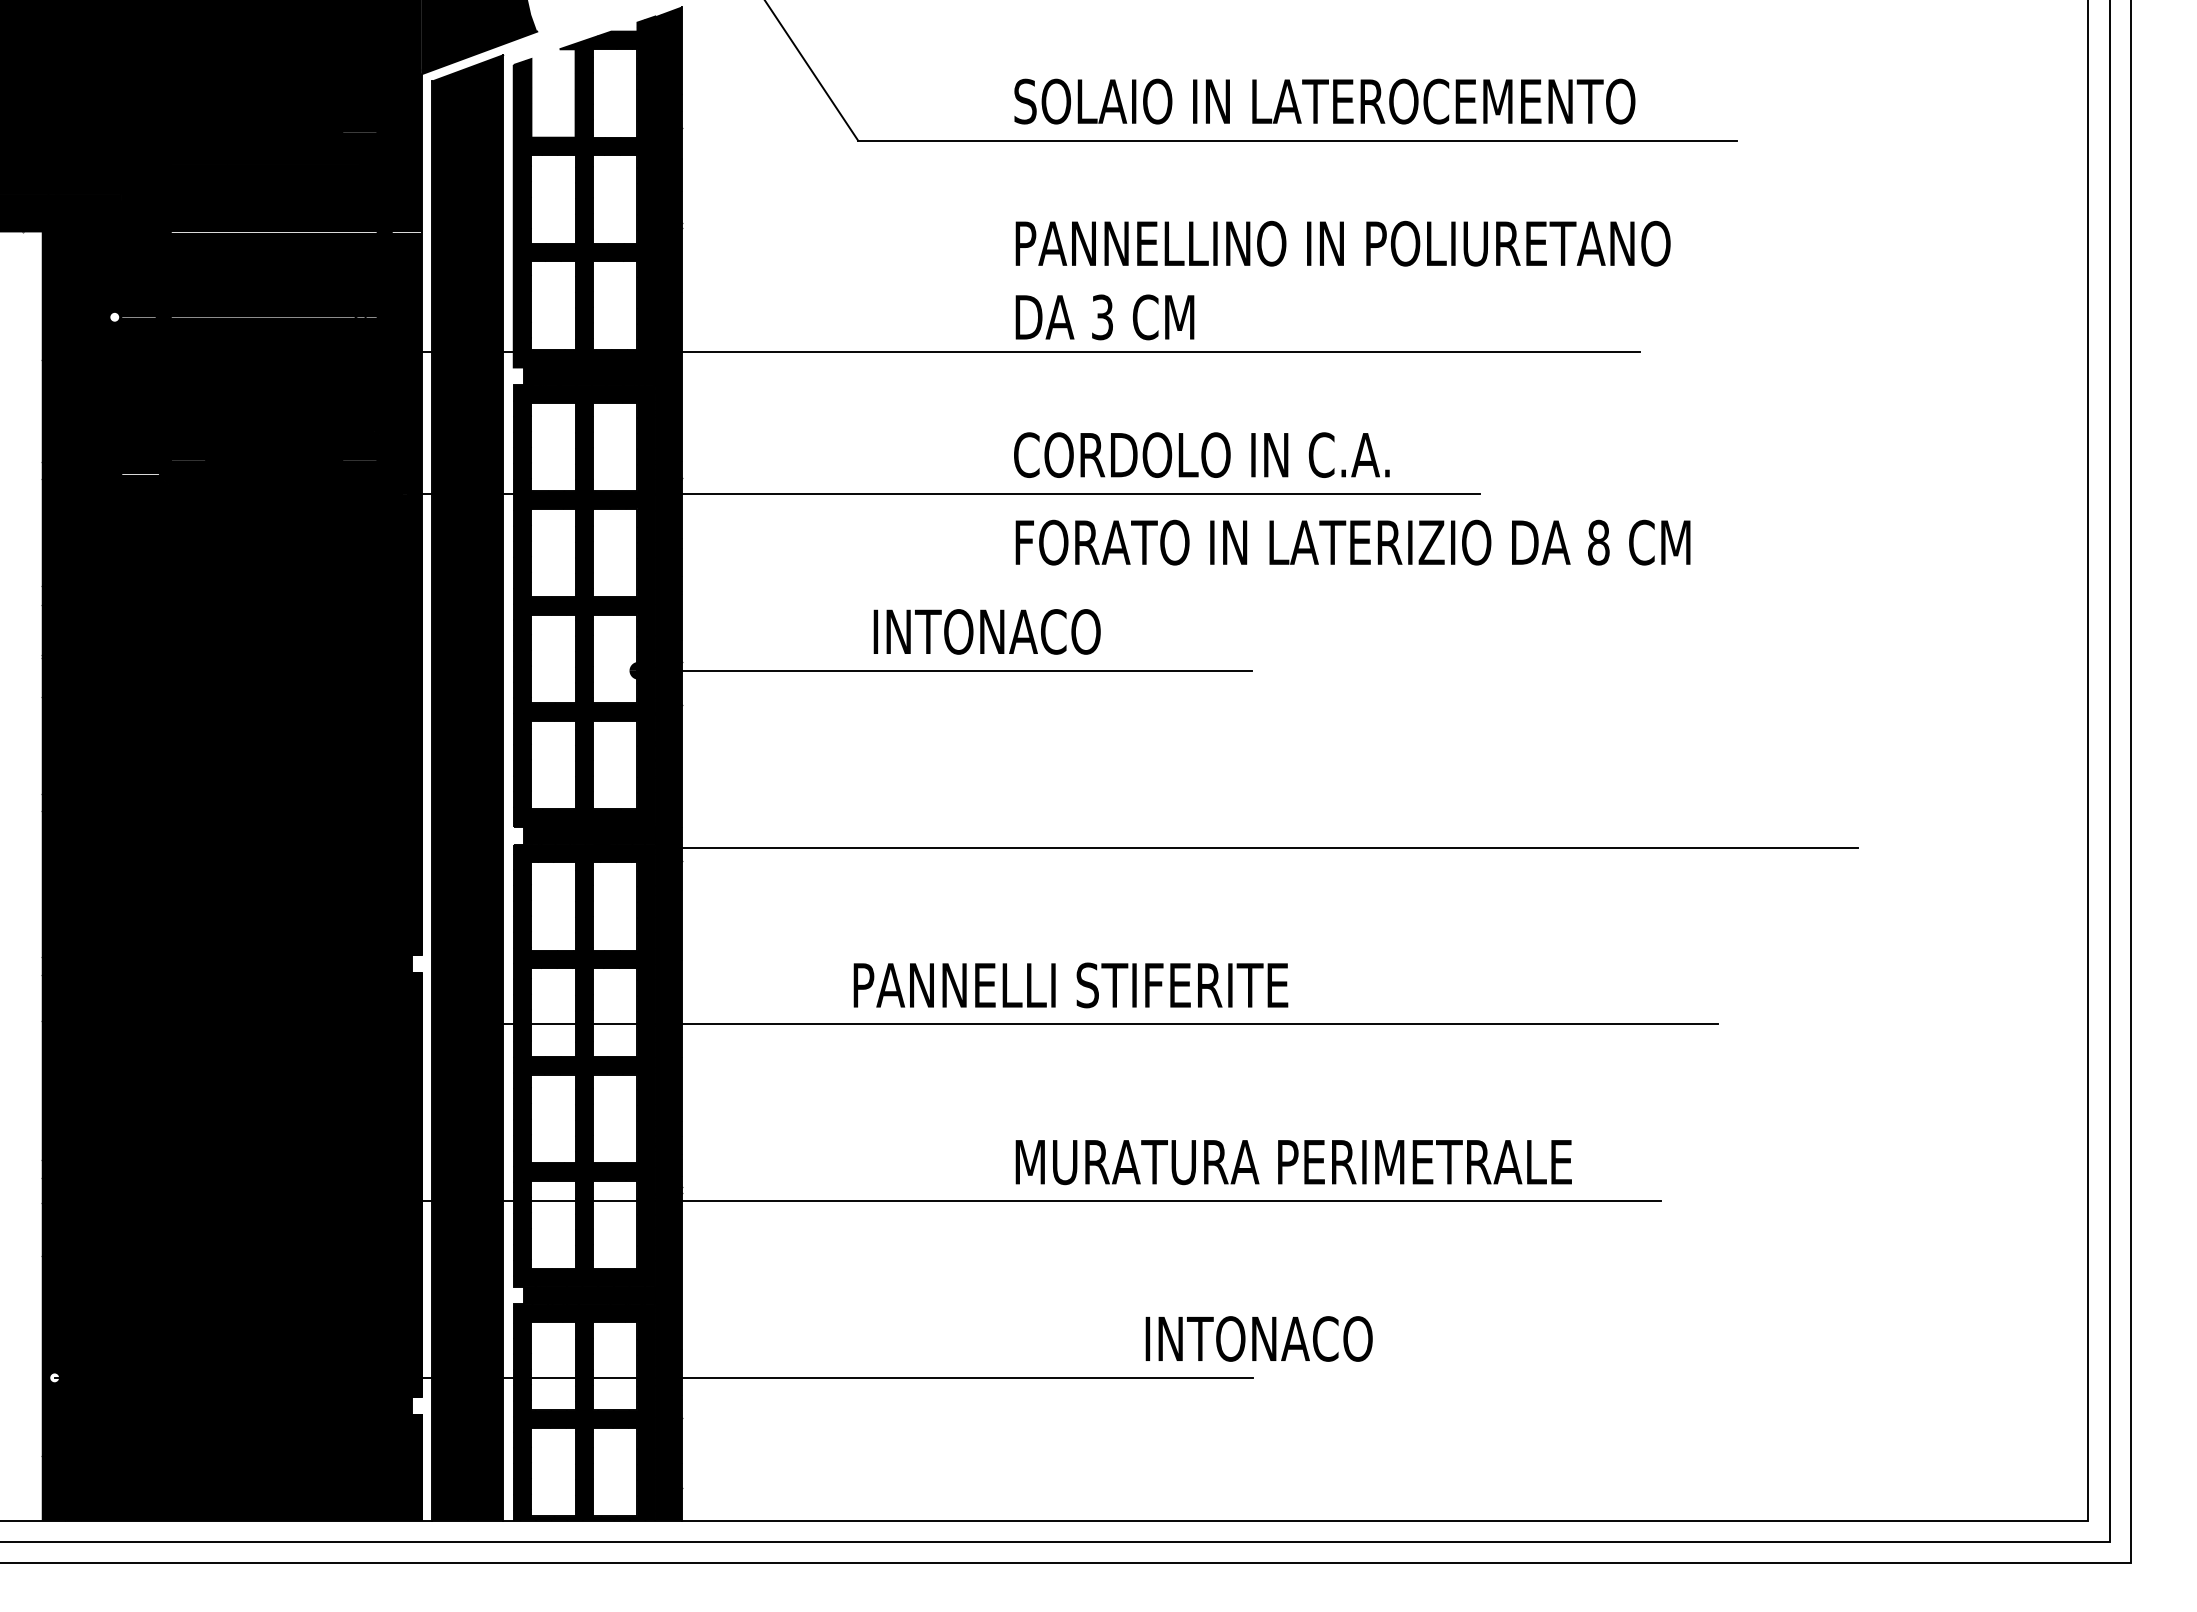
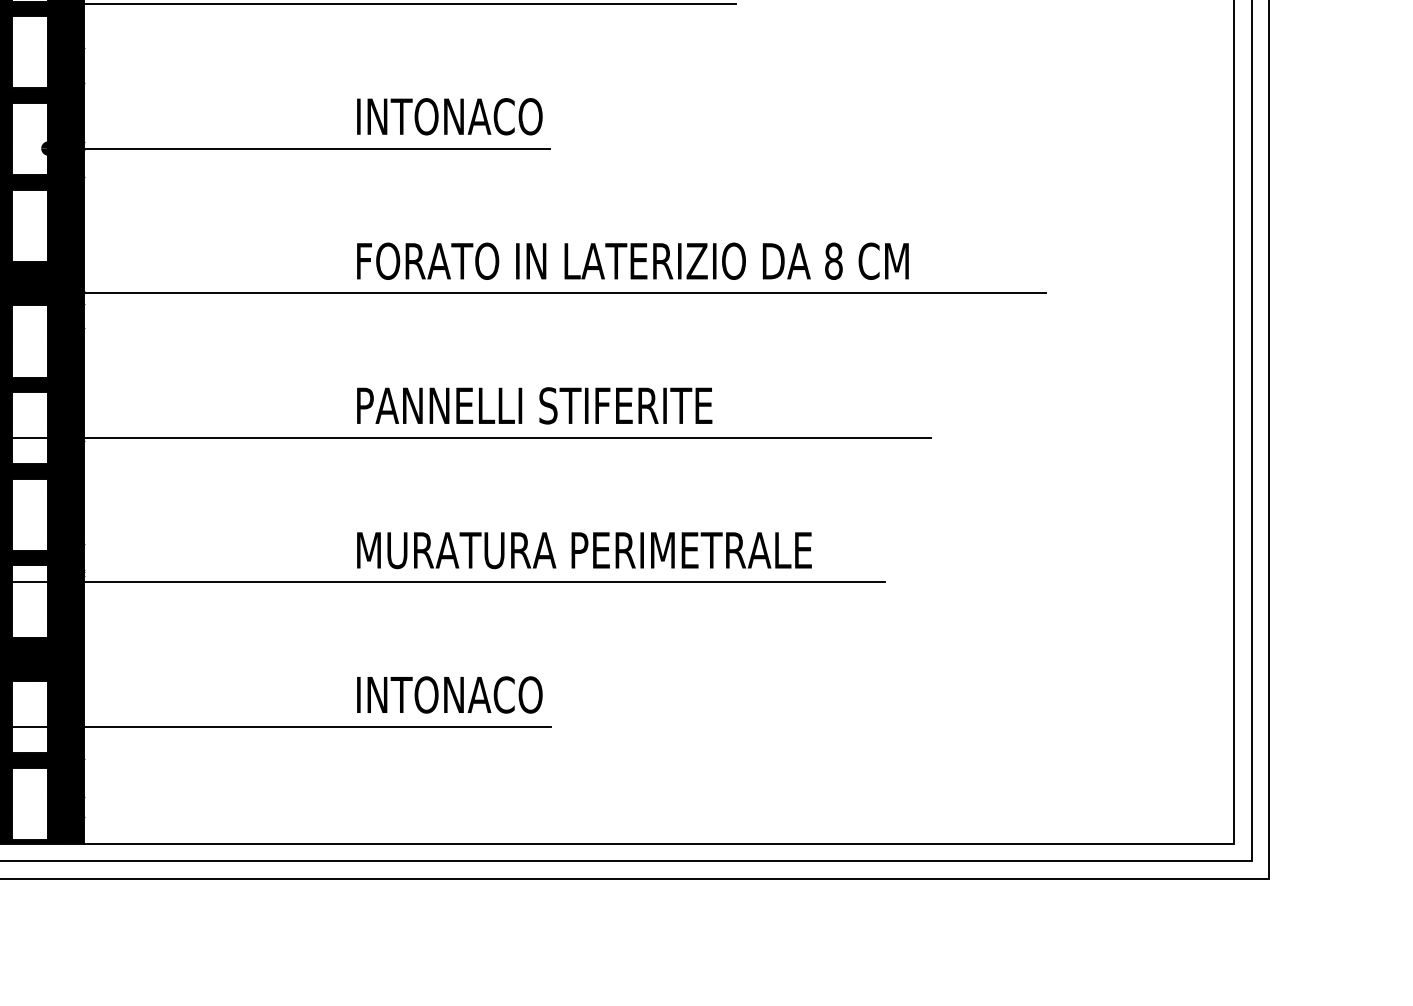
text: (1352, 542) -> (632, 261), moved
text: (986, 631) -> (449, 116), moved
text: (1070, 985) -> (534, 405), moved
text: (1258, 1338) -> (449, 694), moved

